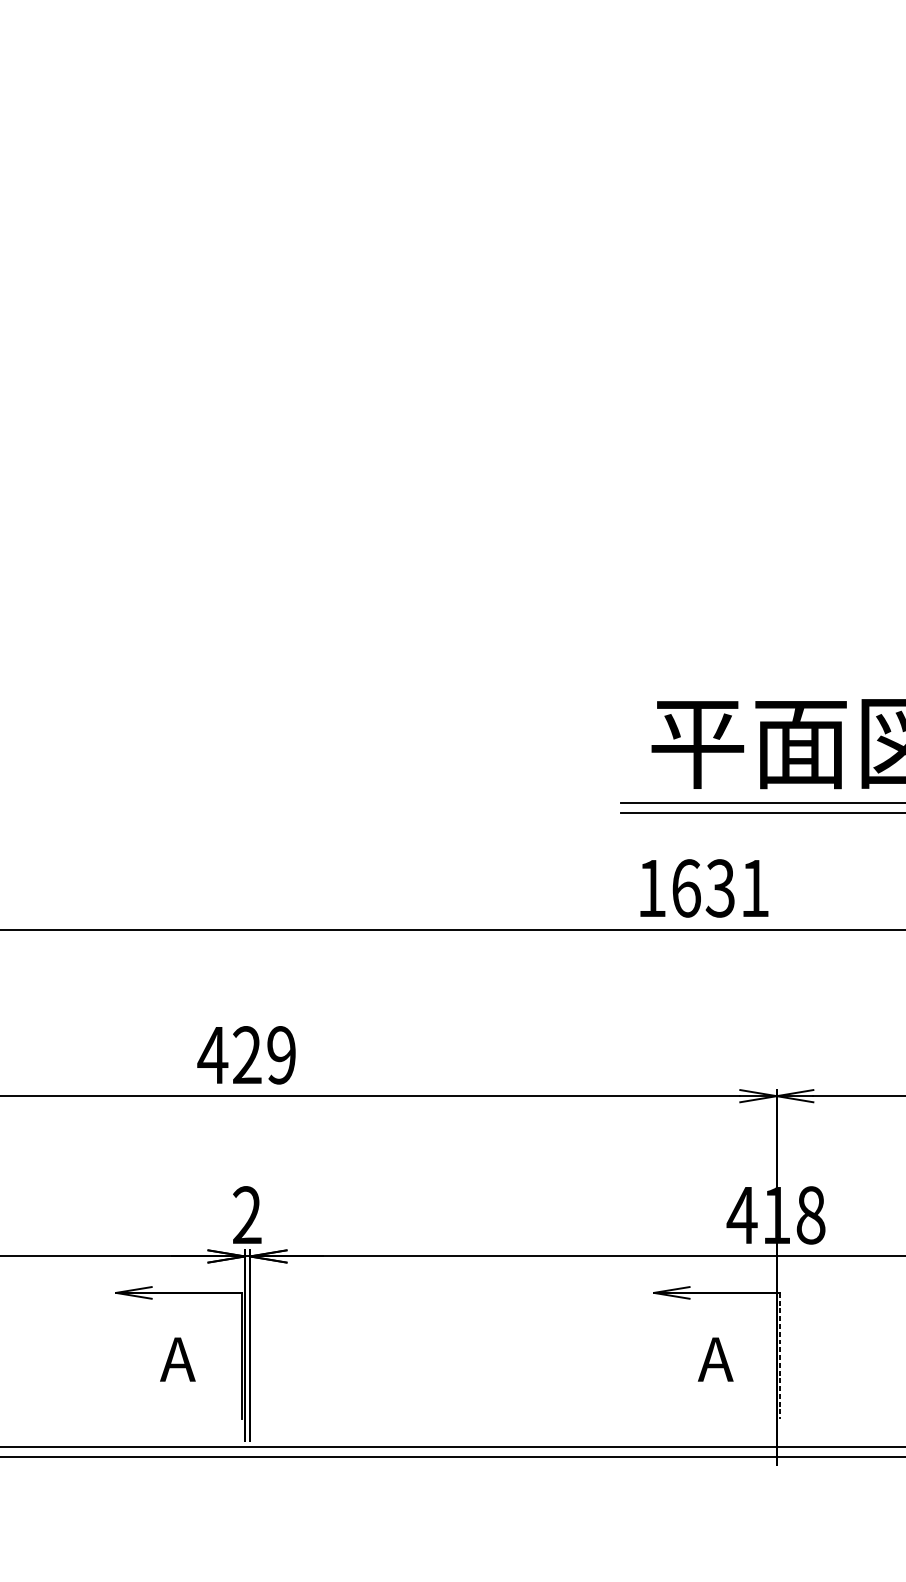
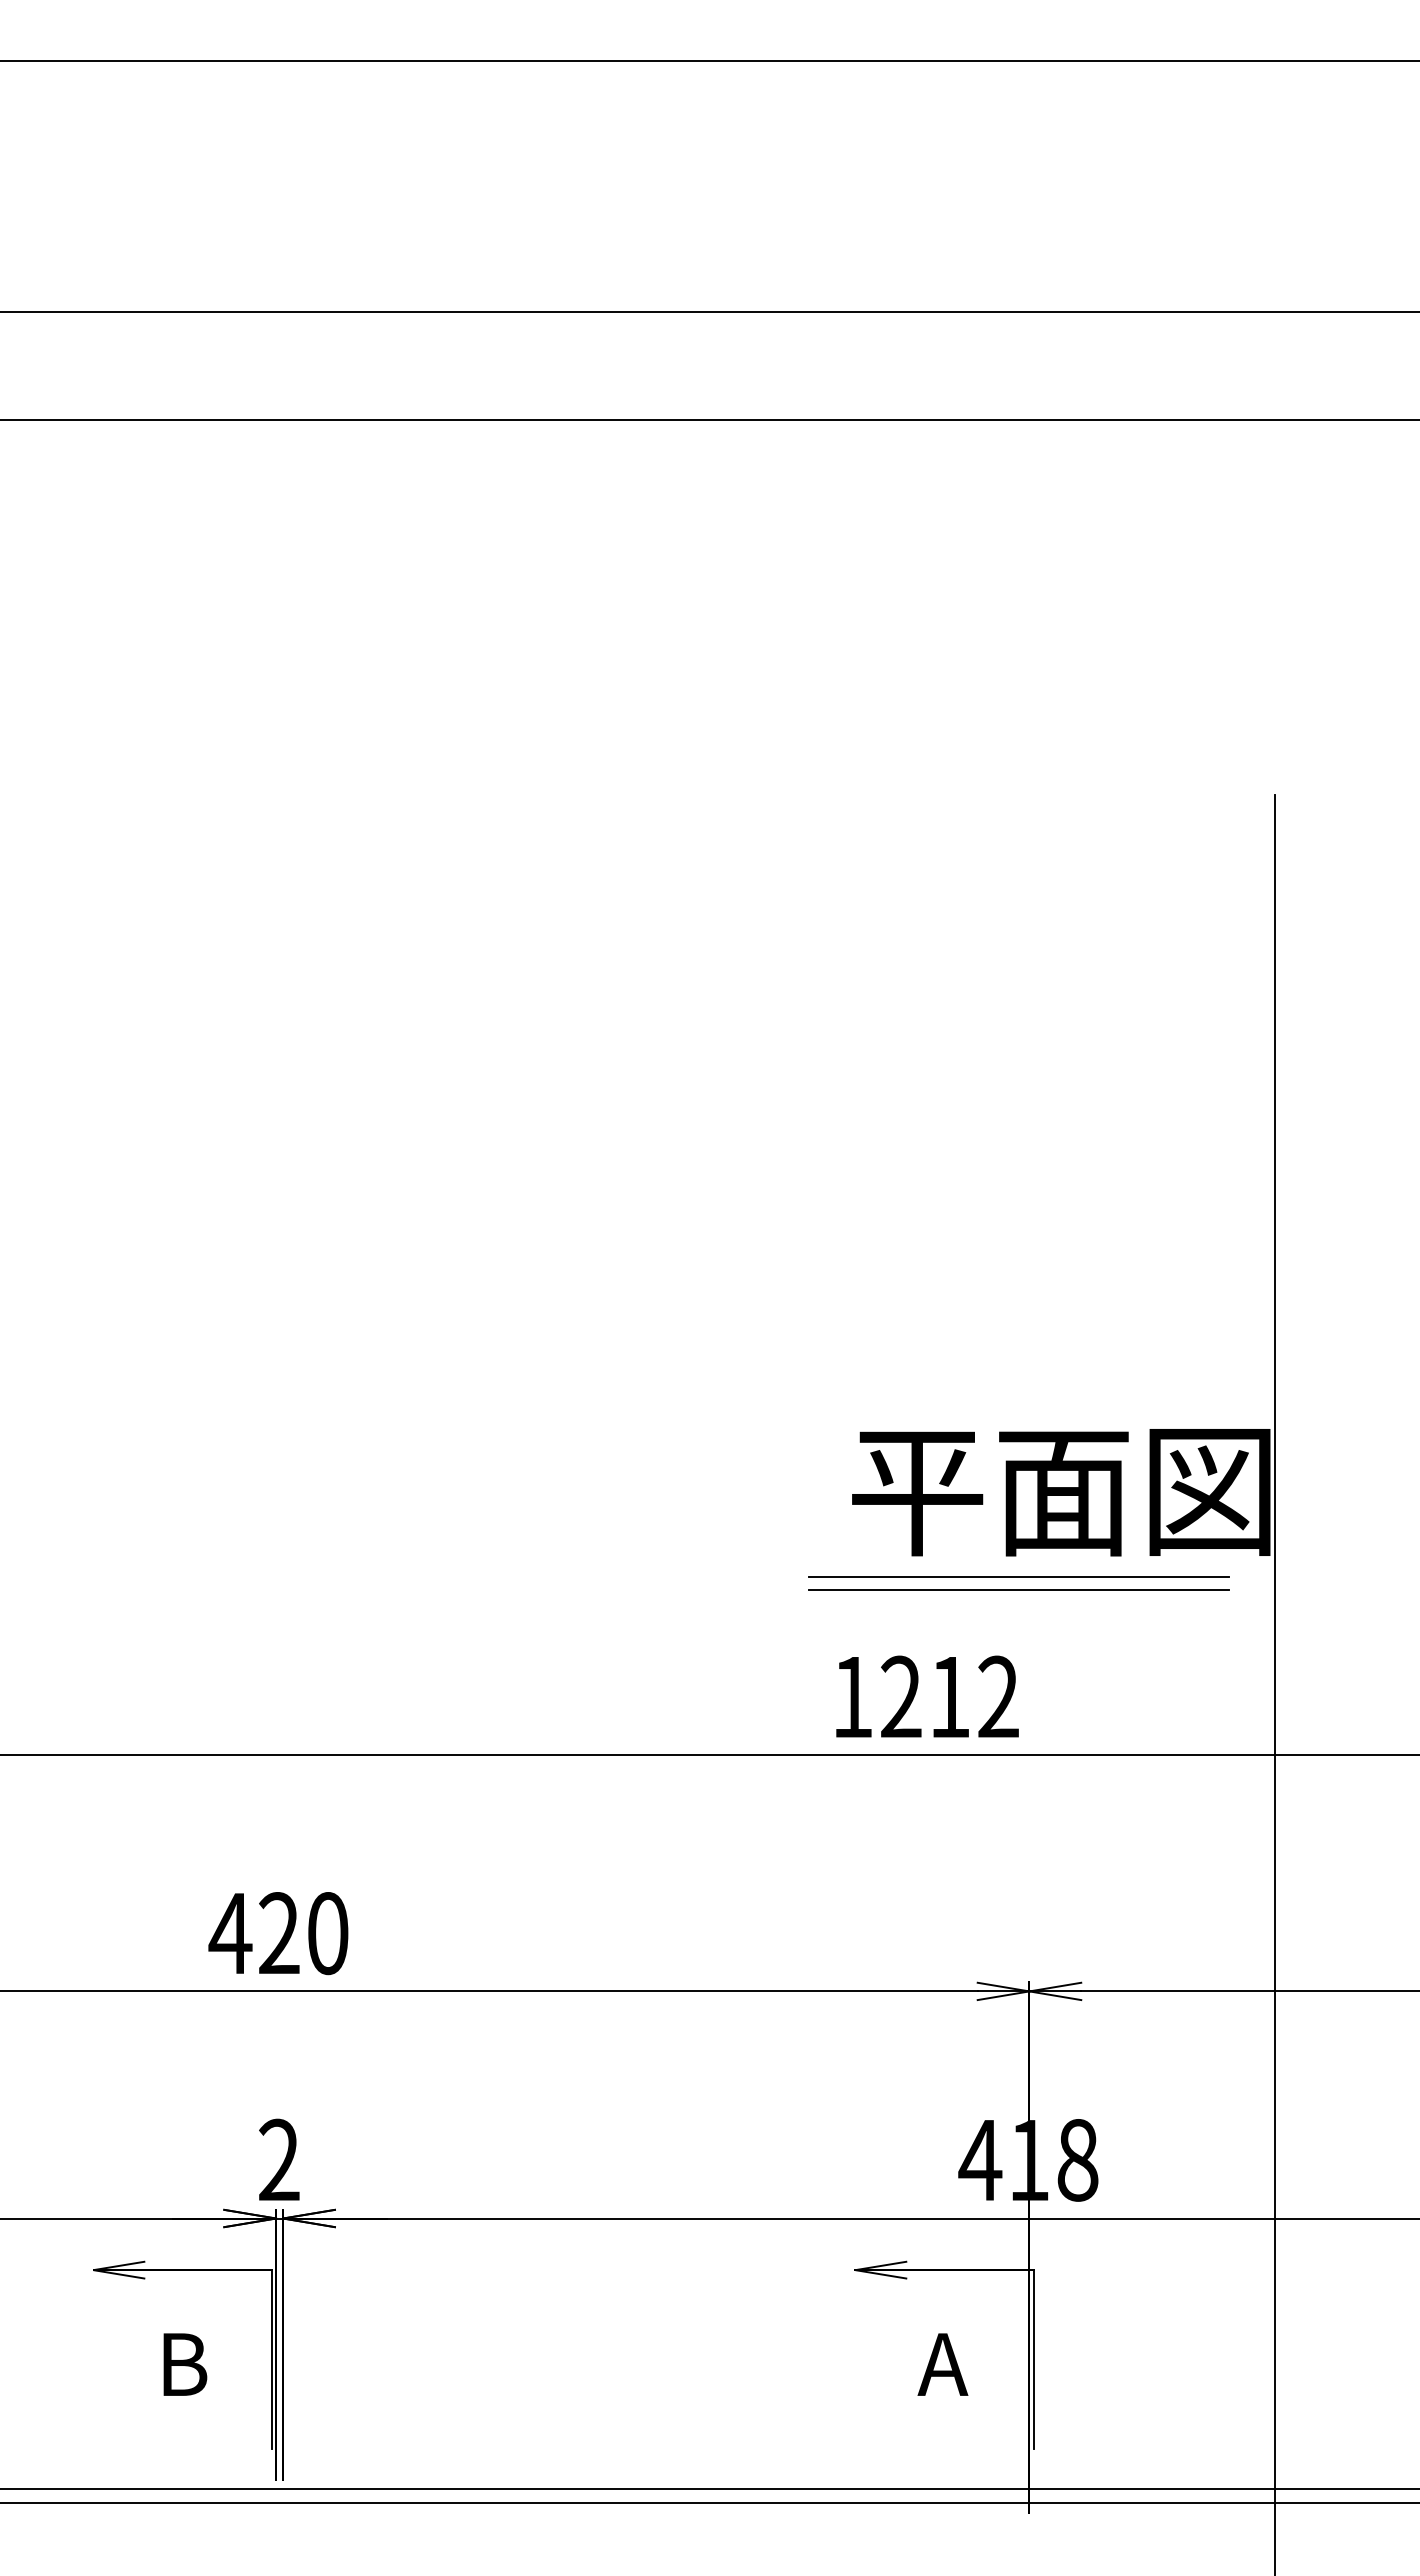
text: (720, 887) -> (949, 1696), 1631 -> 1212
text: (281, 1055) -> (327, 1933), 429 -> 420
line: (779, 1355) -> (1033, 2359), dashed -> solid
text: (178, 1359) -> (181, 2364), A -> B

